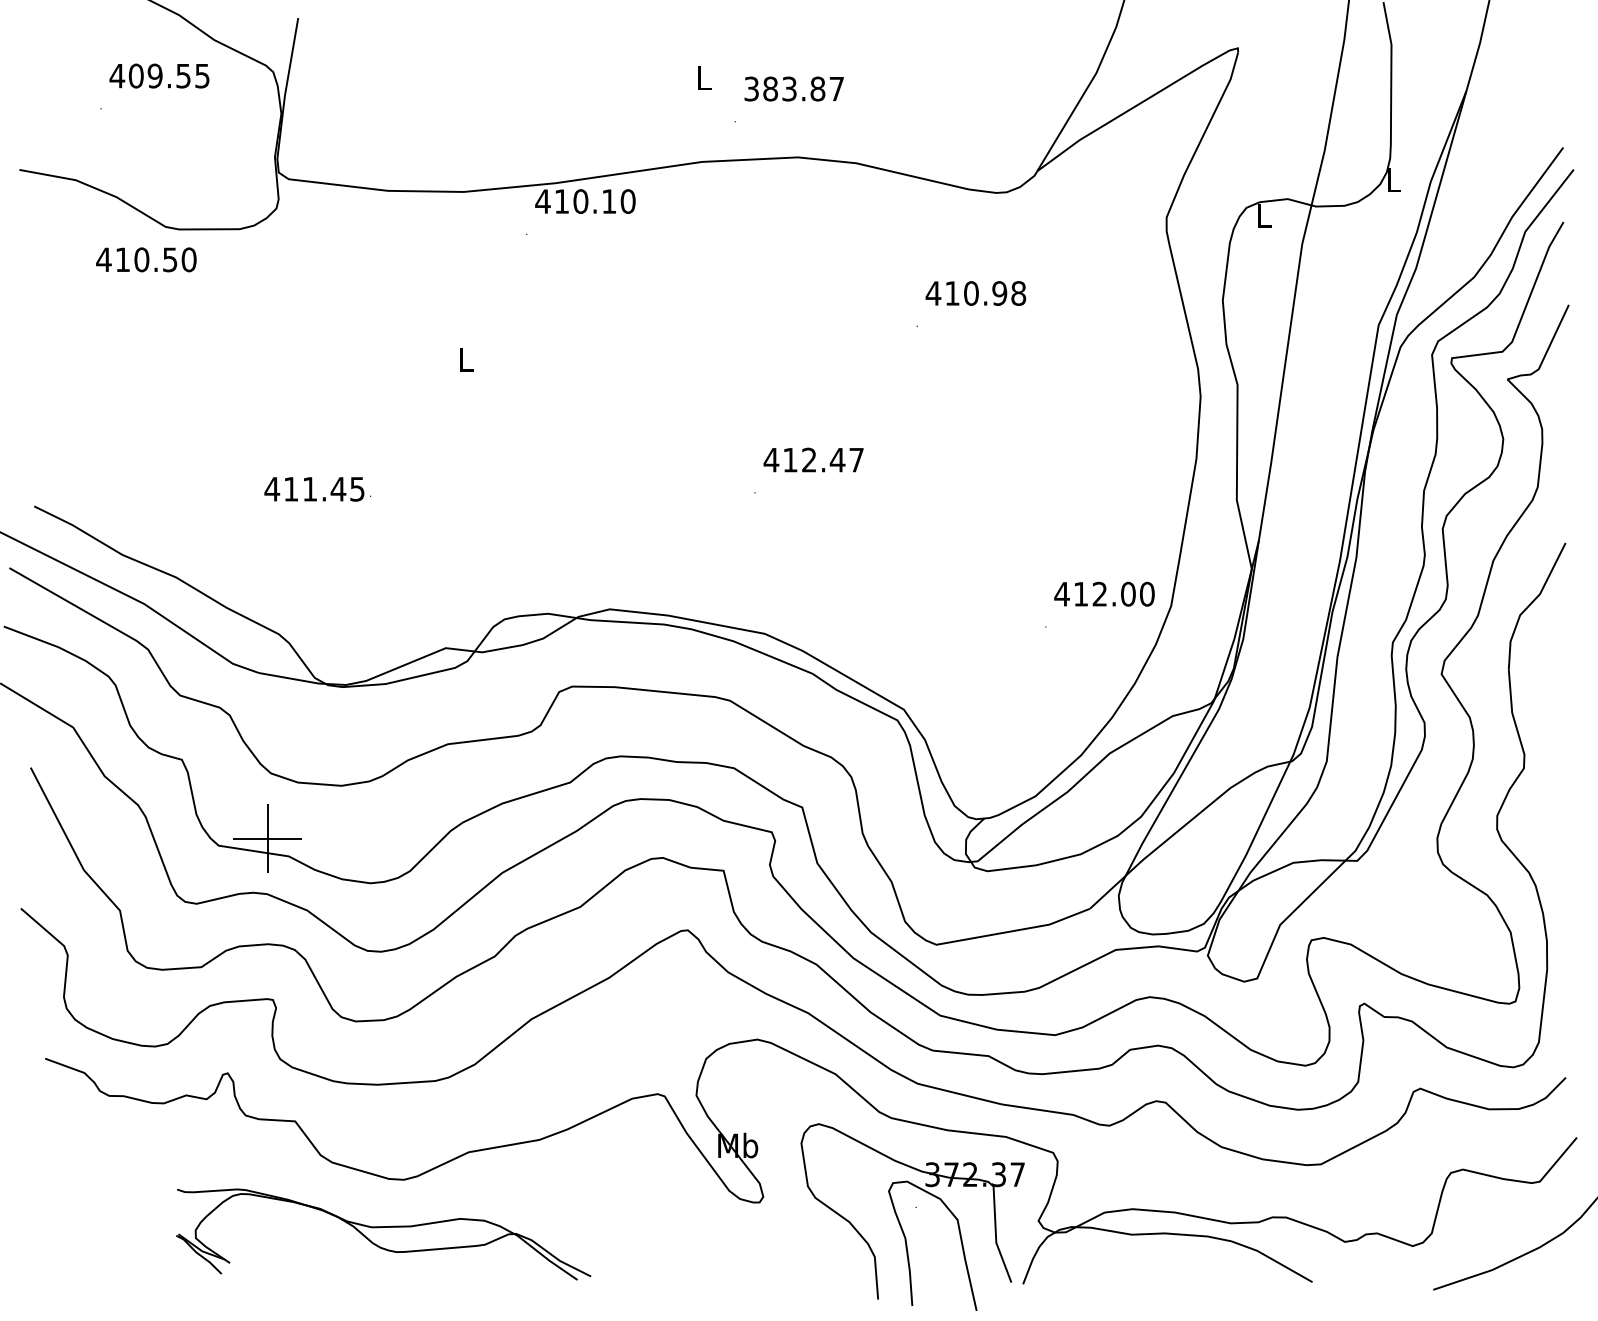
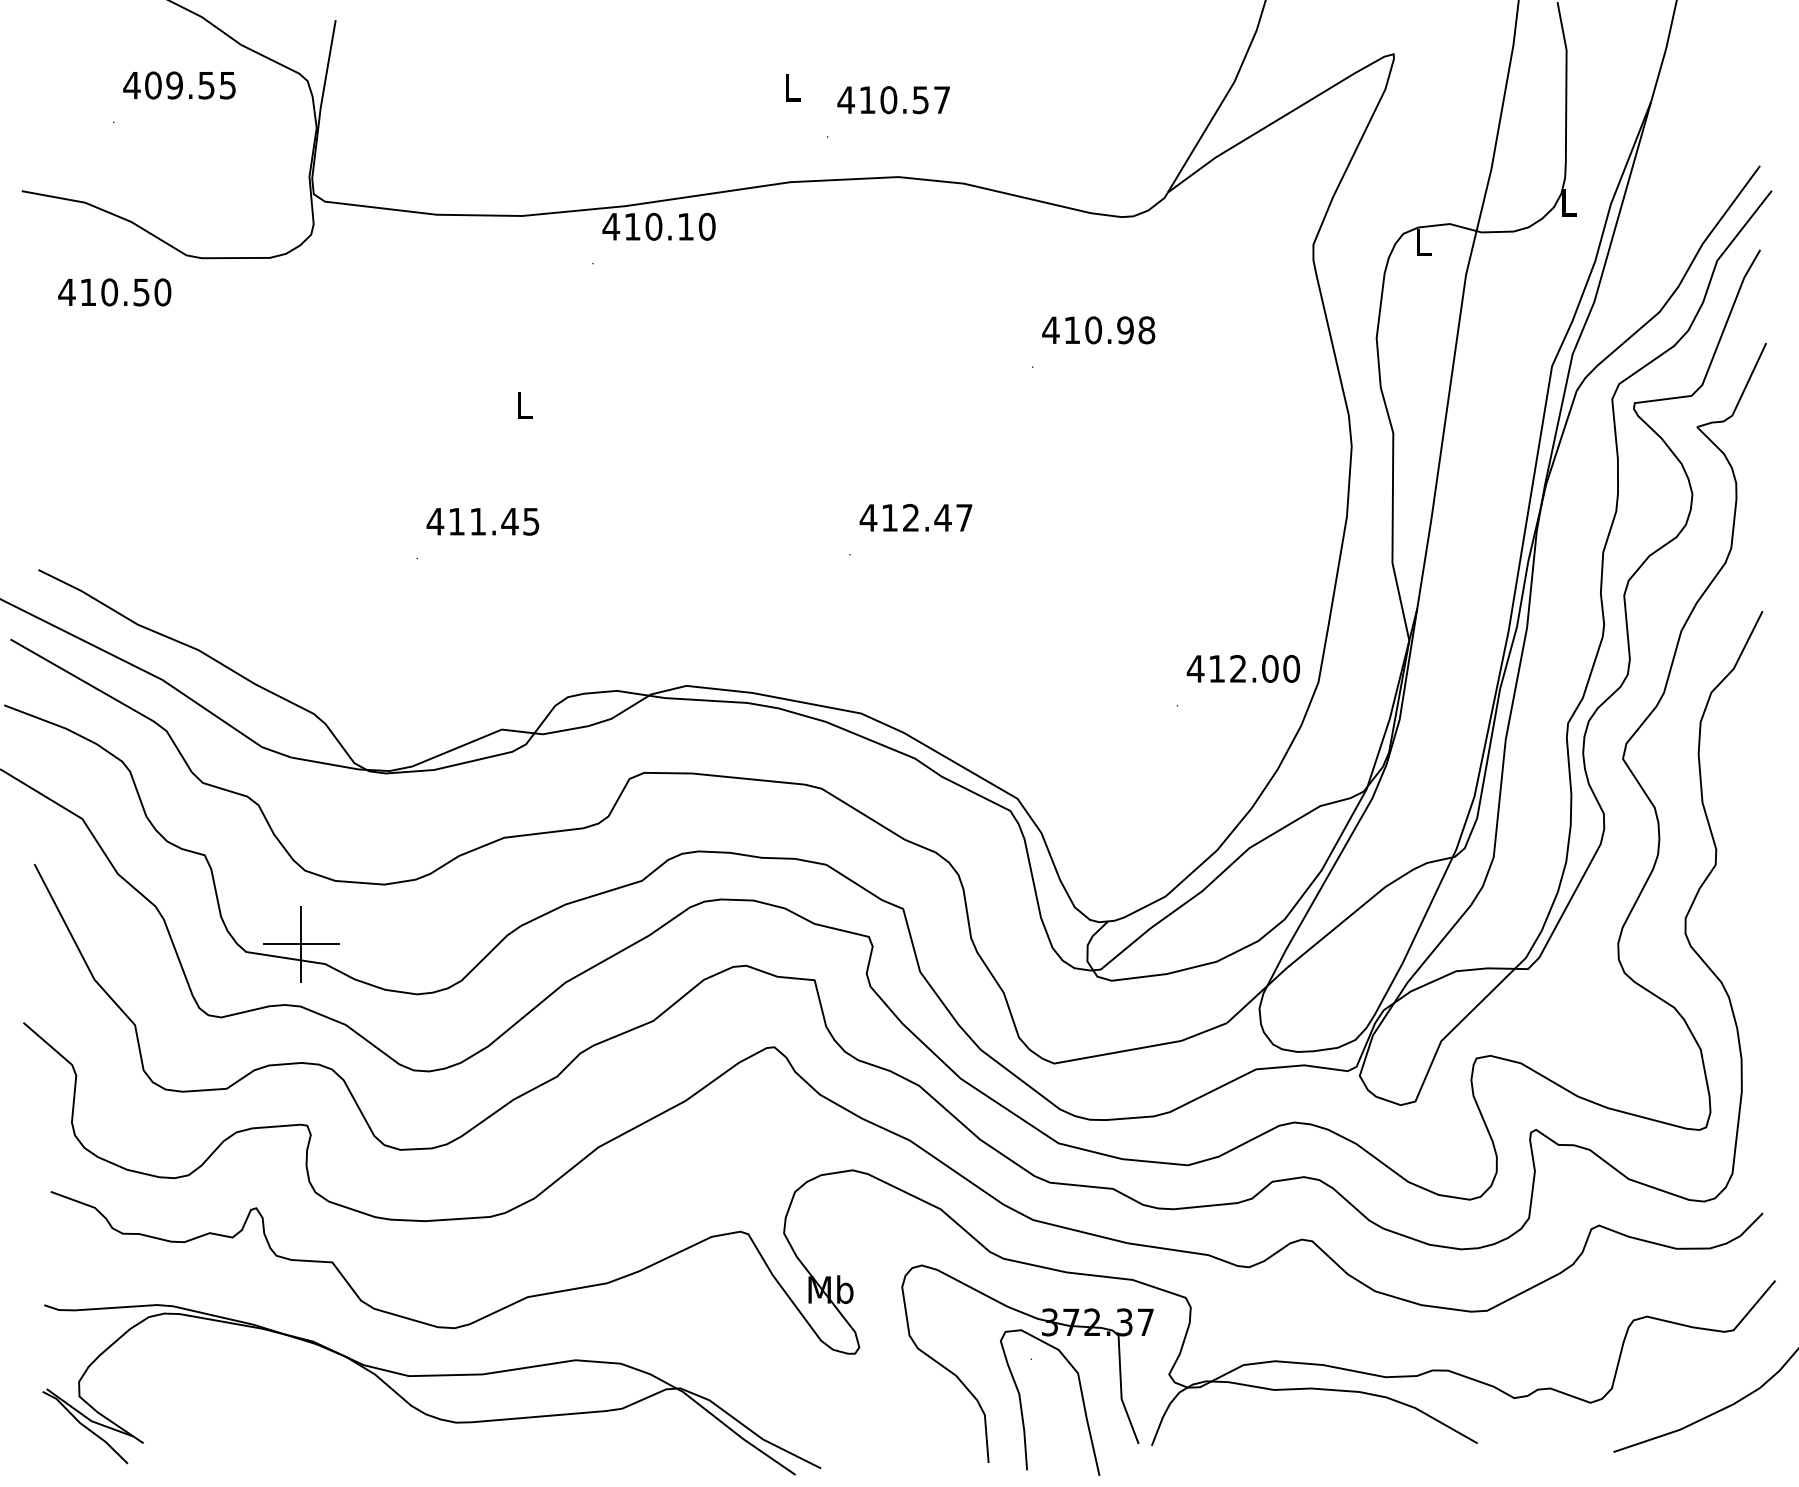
text: (784, 89) -> (883, 100), 383.87 -> 410.57
text: (146, 259) -> (114, 292), moved
text: (314, 489) -> (482, 521), moved
part: (383, 1234) -> (431, 1389), size x1.67

